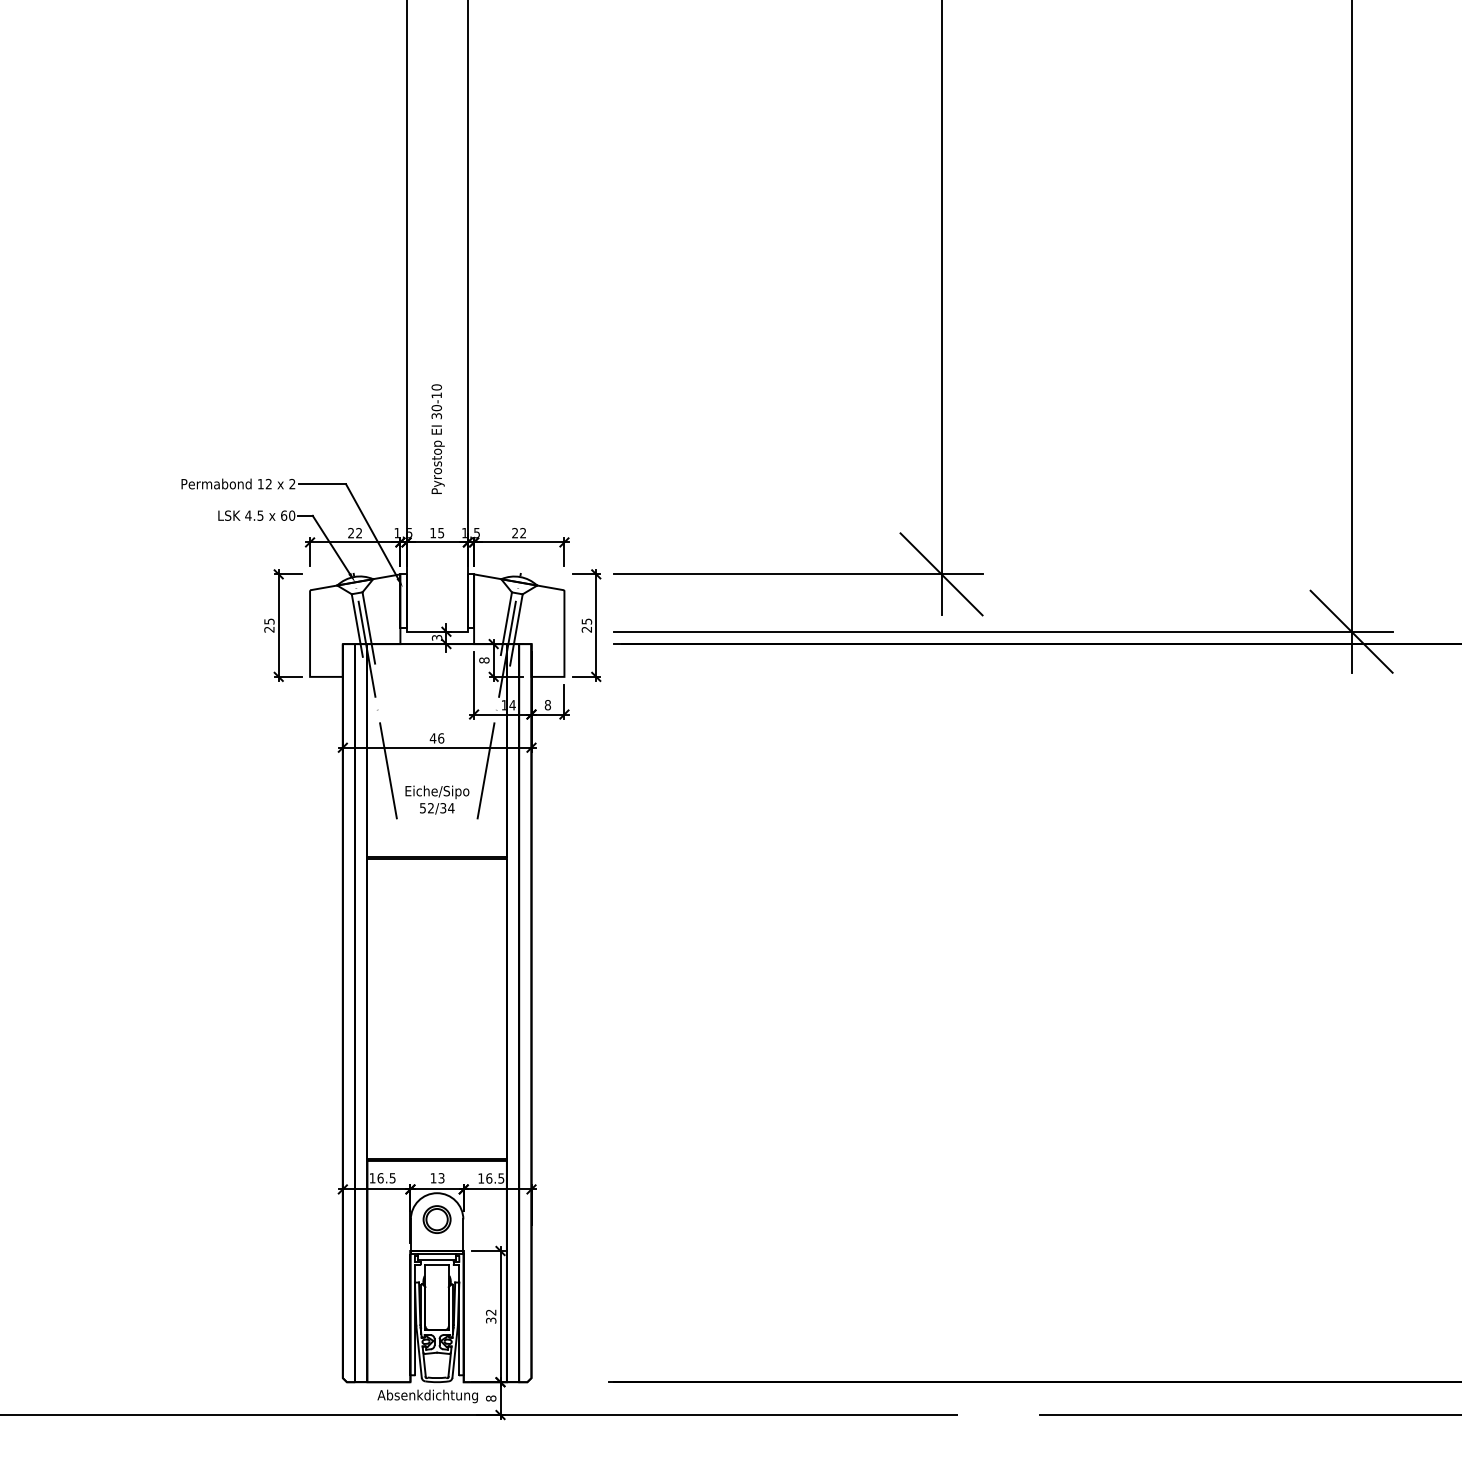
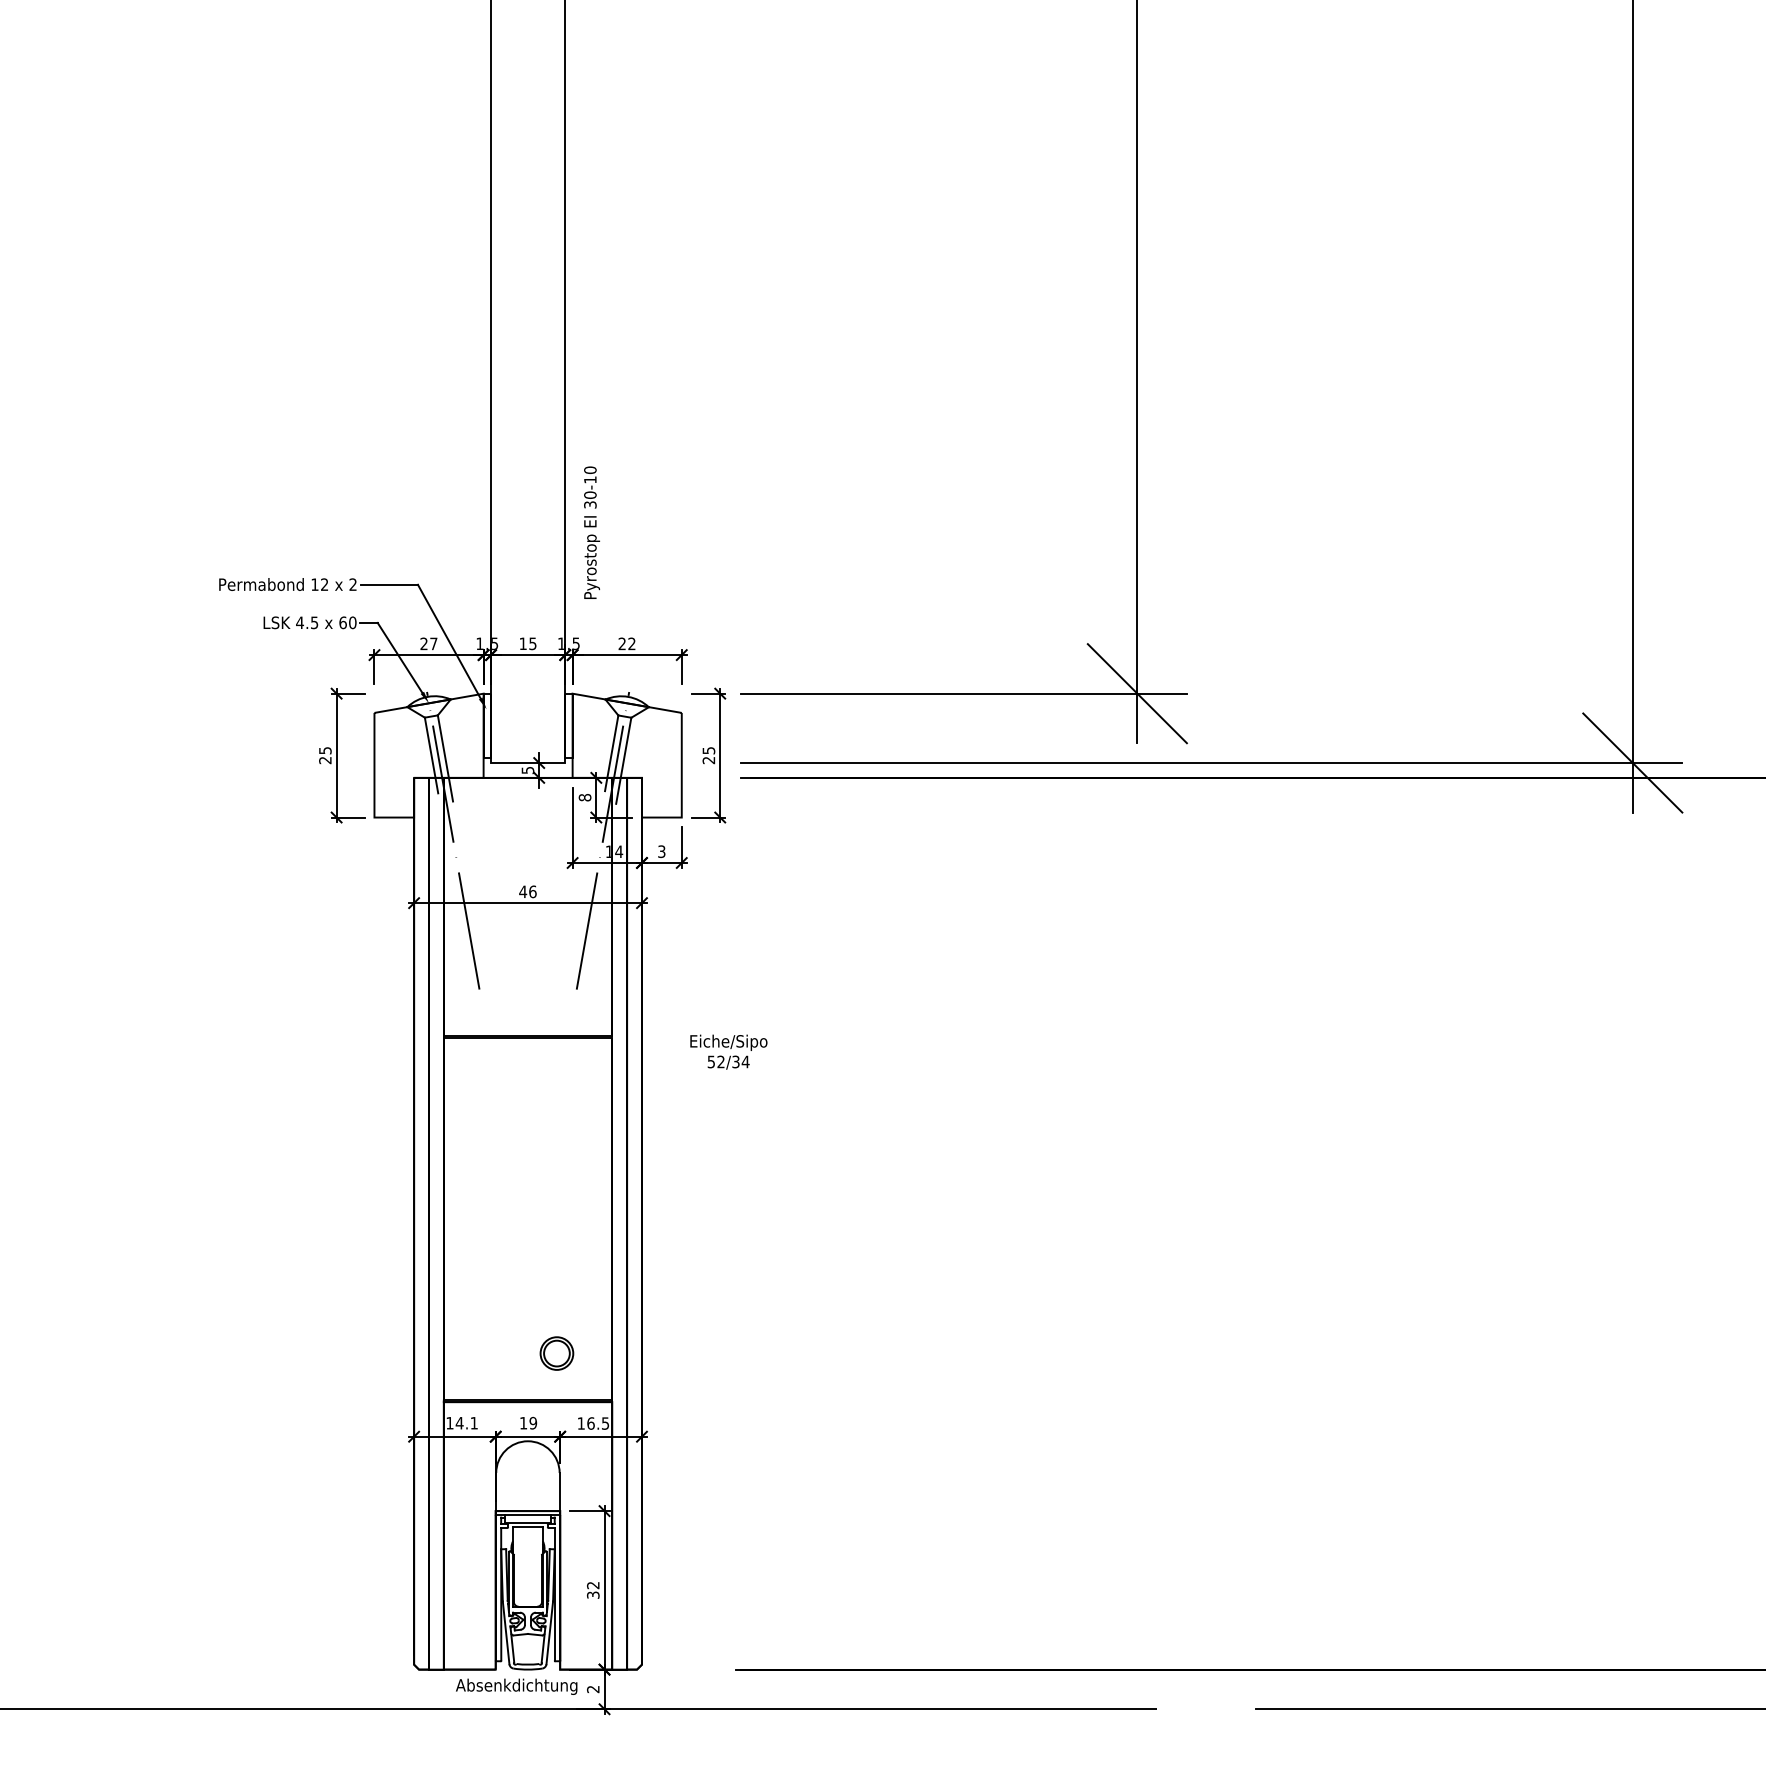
text: (437, 438) -> (591, 531), moved
text: (359, 533) -> (434, 644), 22 -> 27
text: (436, 637) -> (527, 769), 3 -> 5
text: (547, 705) -> (661, 852), 8 -> 3
text: (437, 799) -> (728, 1051), moved
text: (386, 1178) -> (466, 1423), 16.5 -> 14.1
text: (441, 1178) -> (533, 1423), 13 -> 19
part: (436, 1219) -> (556, 1353), moved
text: (491, 1398) -> (593, 1689), 8 -> 2

